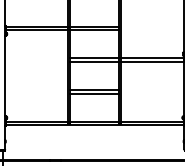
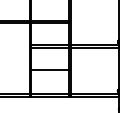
line: (94, 93) -> (50, 72), removed

